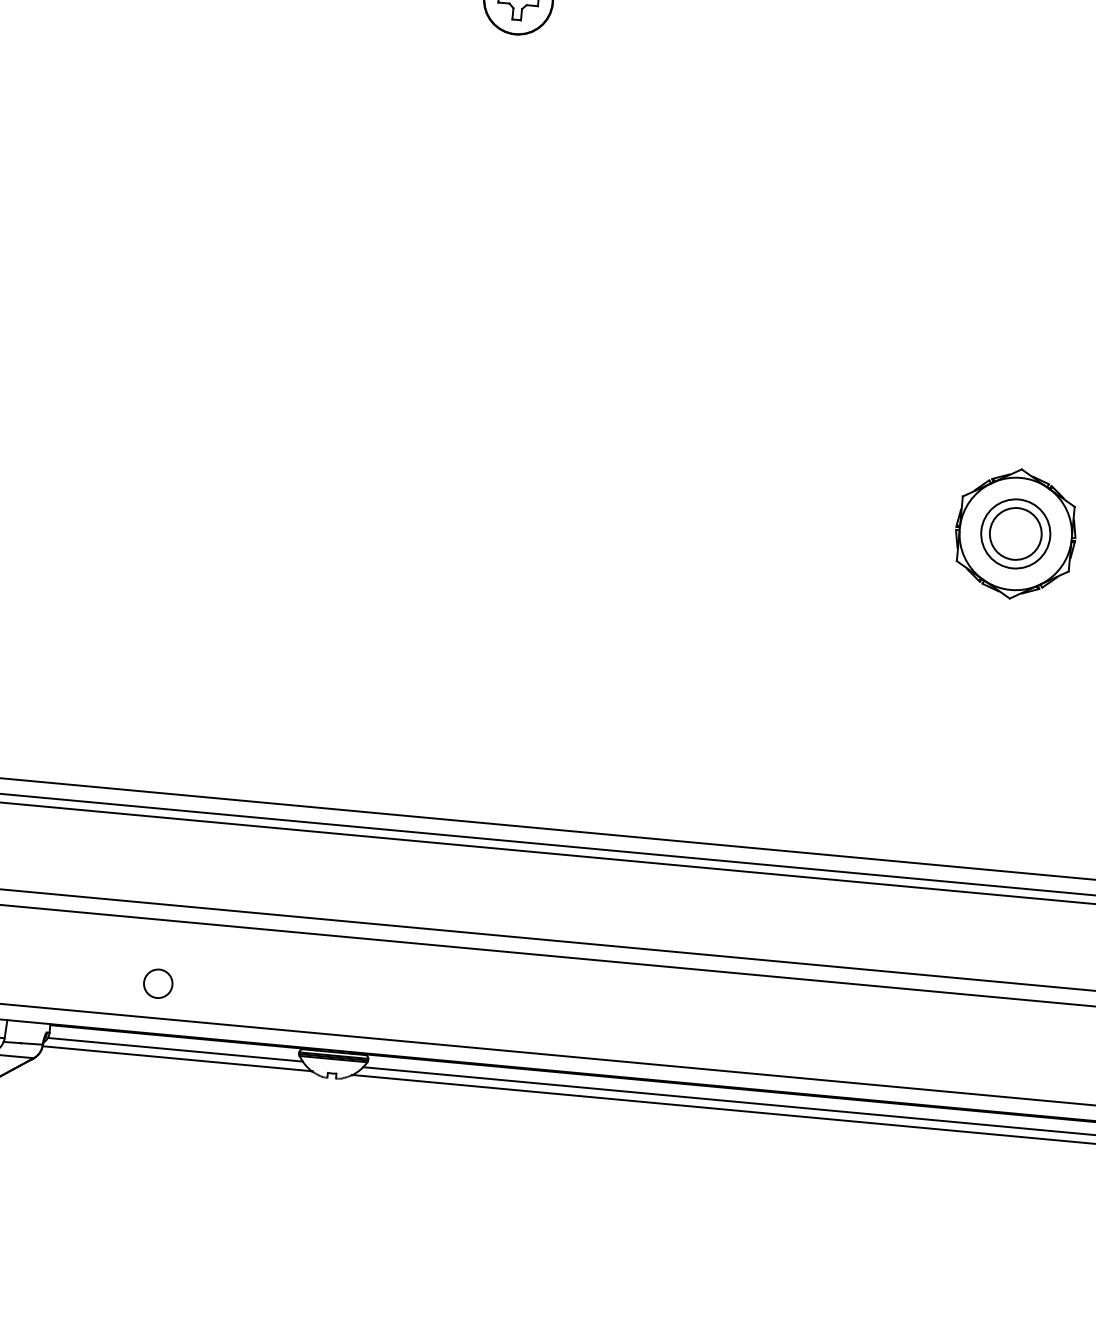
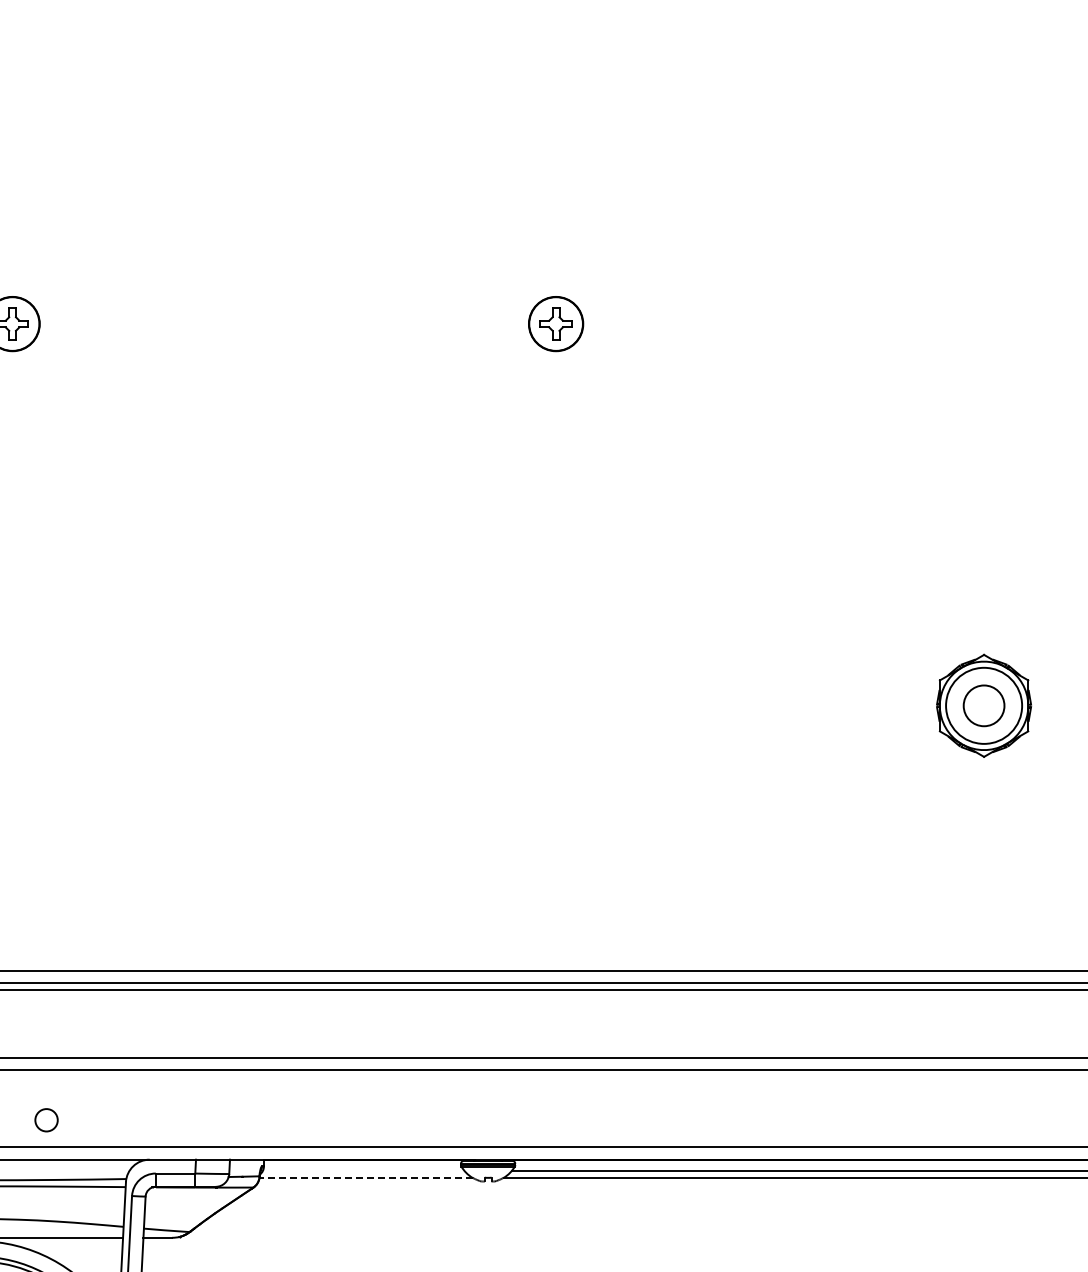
circle: (1015, 533) -> (983, 705), size x1.4
circle: (158, 984) -> (345, 1120), removed
line: (175, 1049) -> (363, 1170), removed
line: (176, 1058) -> (365, 1177), solid -> dashed

